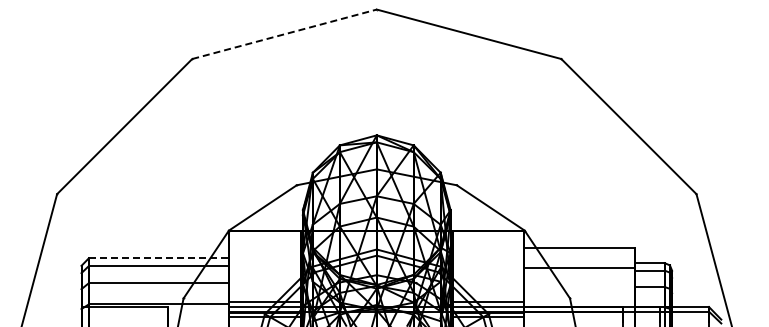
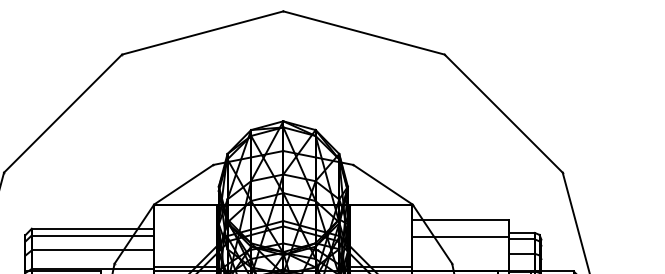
line: (284, 34) -> (202, 33), dashed -> solid
line: (159, 258) -> (93, 228), dashed -> solid

